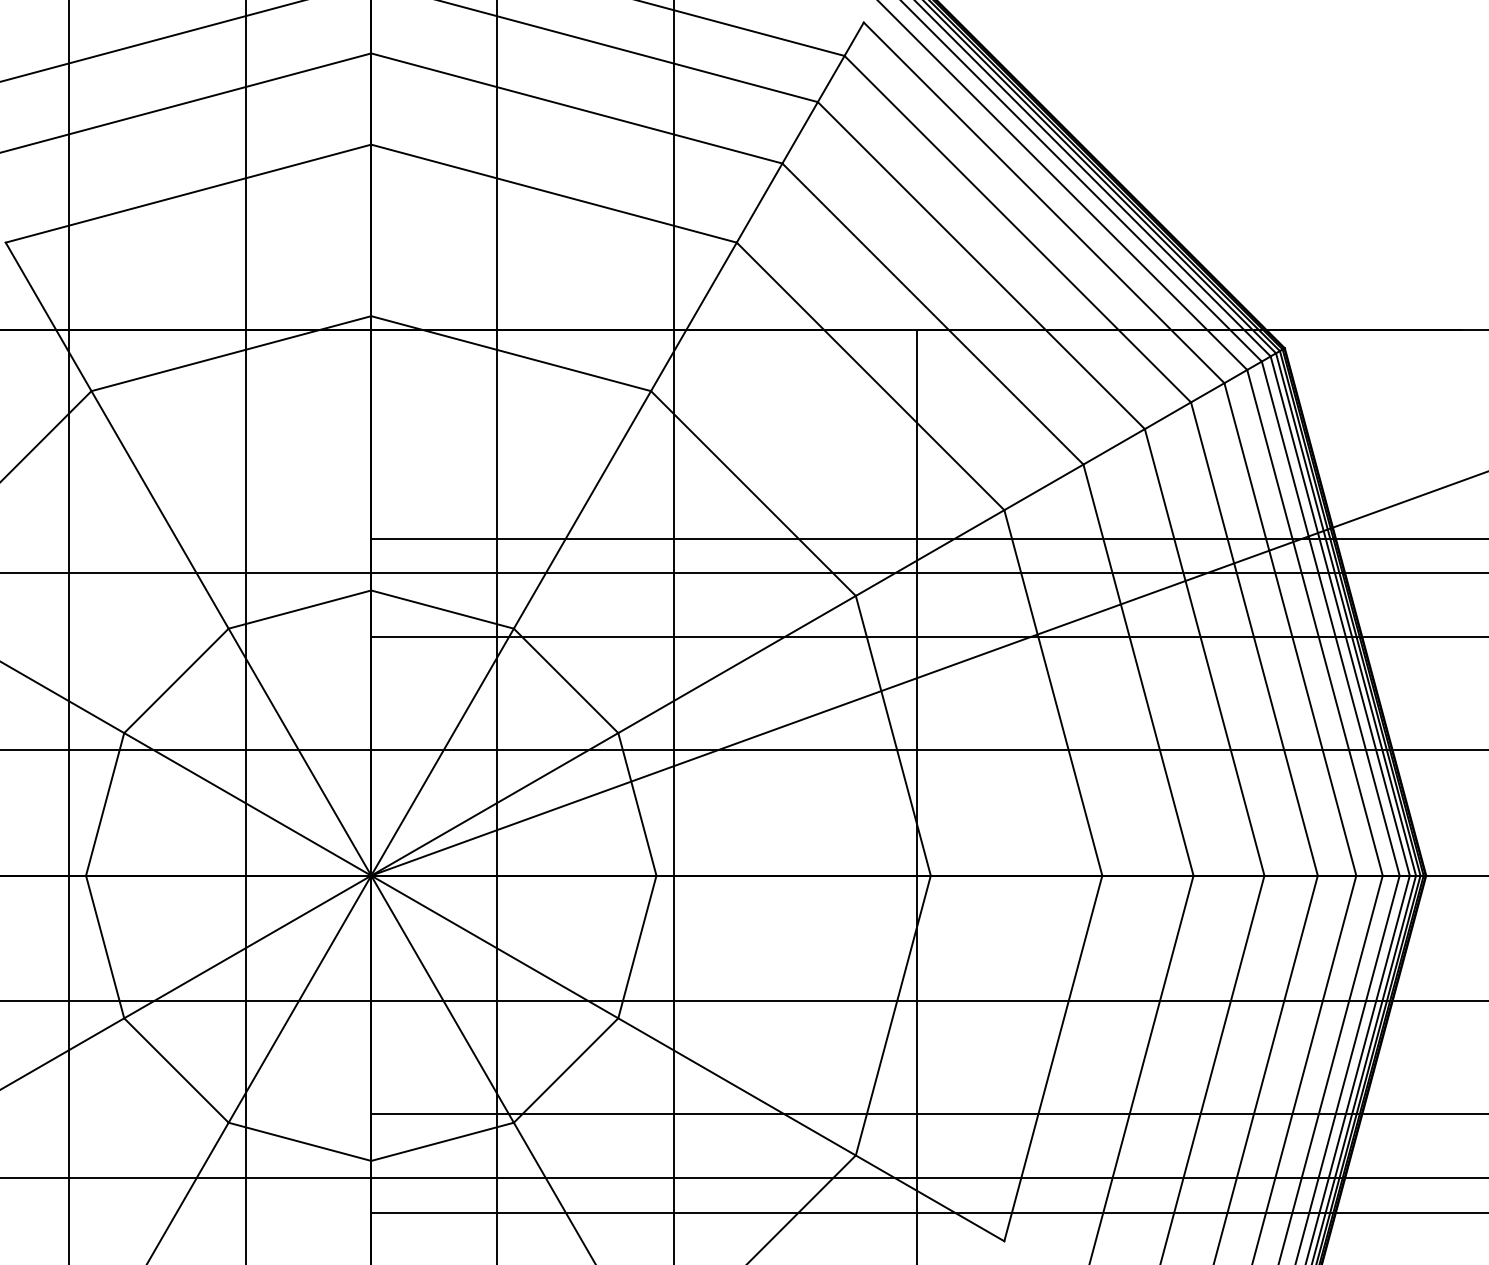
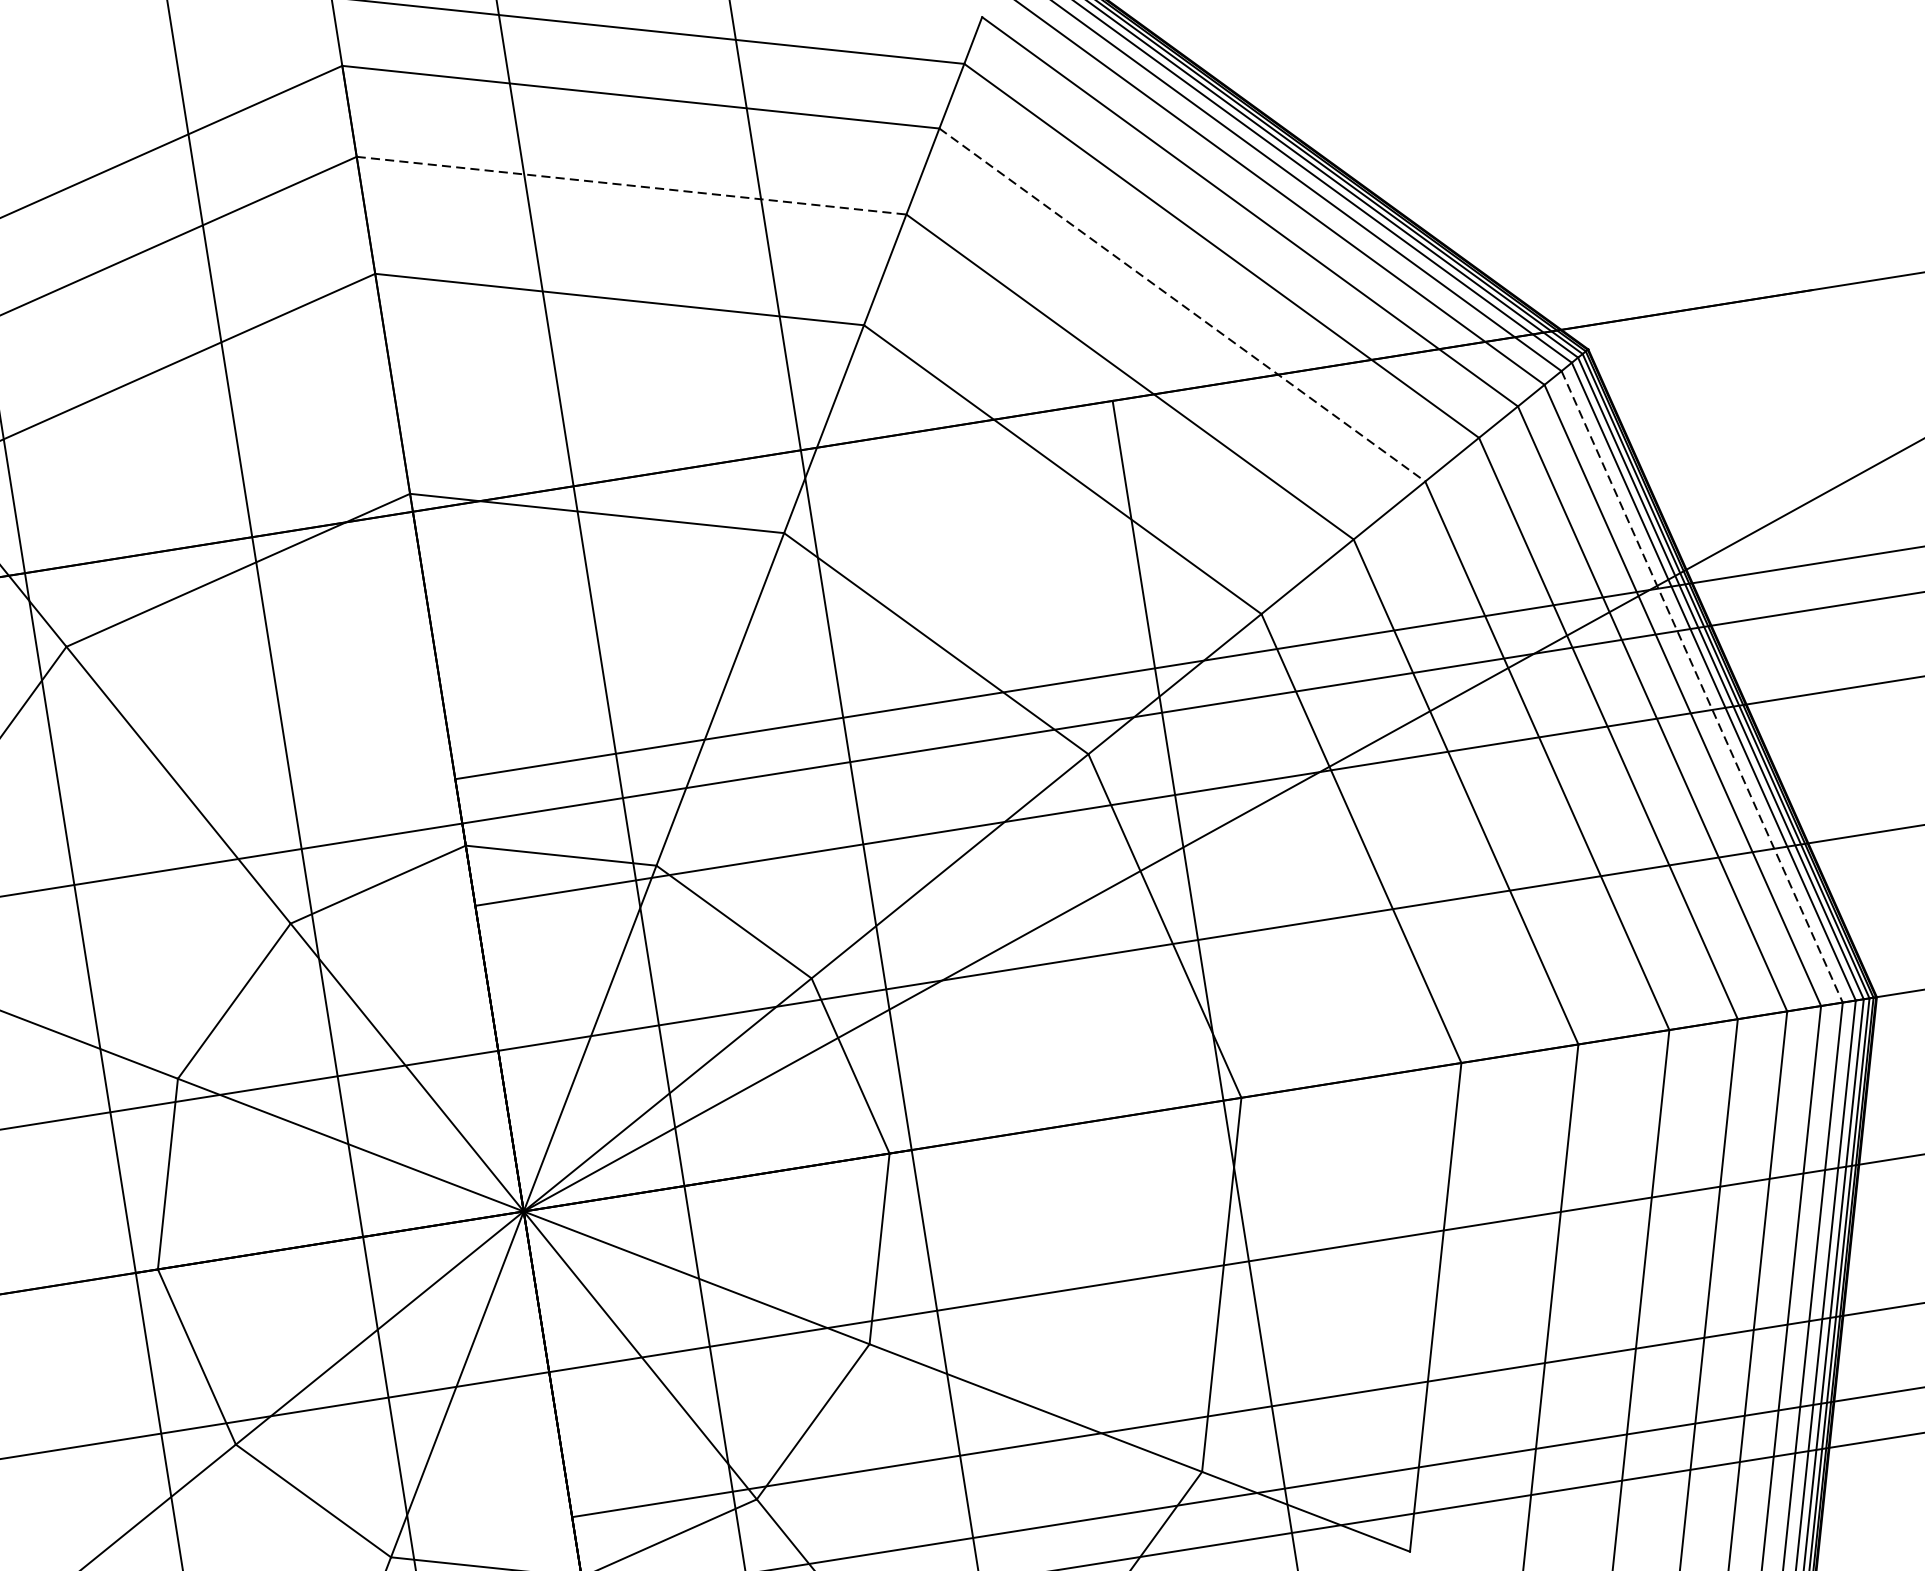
line: (576, 108) -> (631, 185), solid -> dashed
line: (981, 265) -> (1182, 304), solid -> dashed
line: (1330, 619) -> (1702, 688), solid -> dashed

